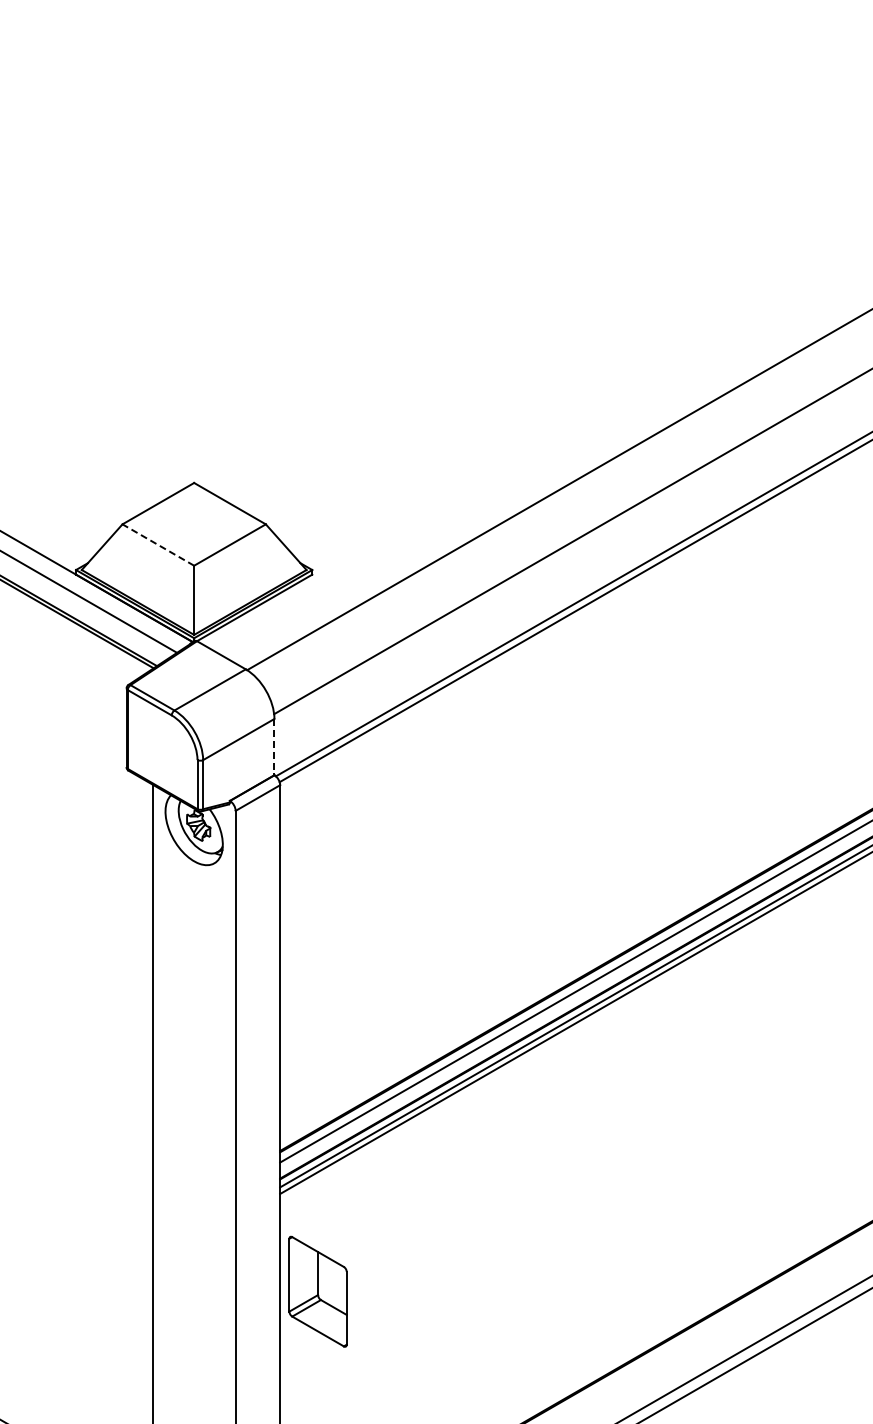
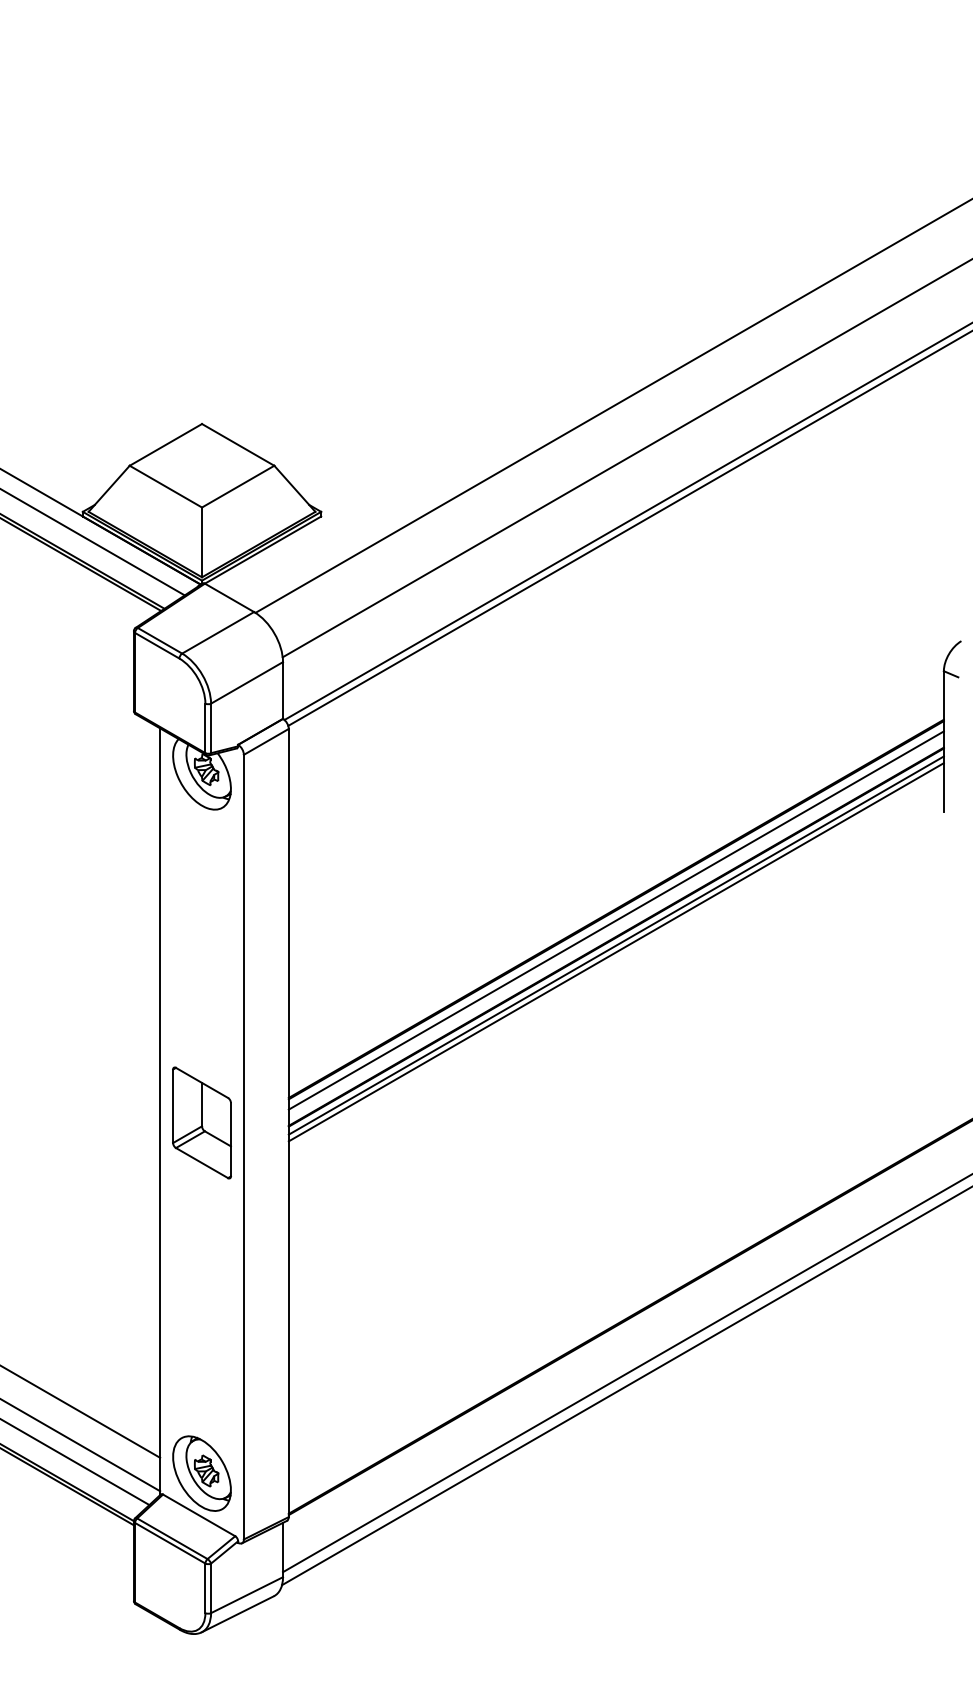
line: (157, 544) -> (165, 486), dashed -> solid
line: (274, 748) -> (283, 691), dashed -> solid
part: (317, 1291) -> (201, 1122), moved

